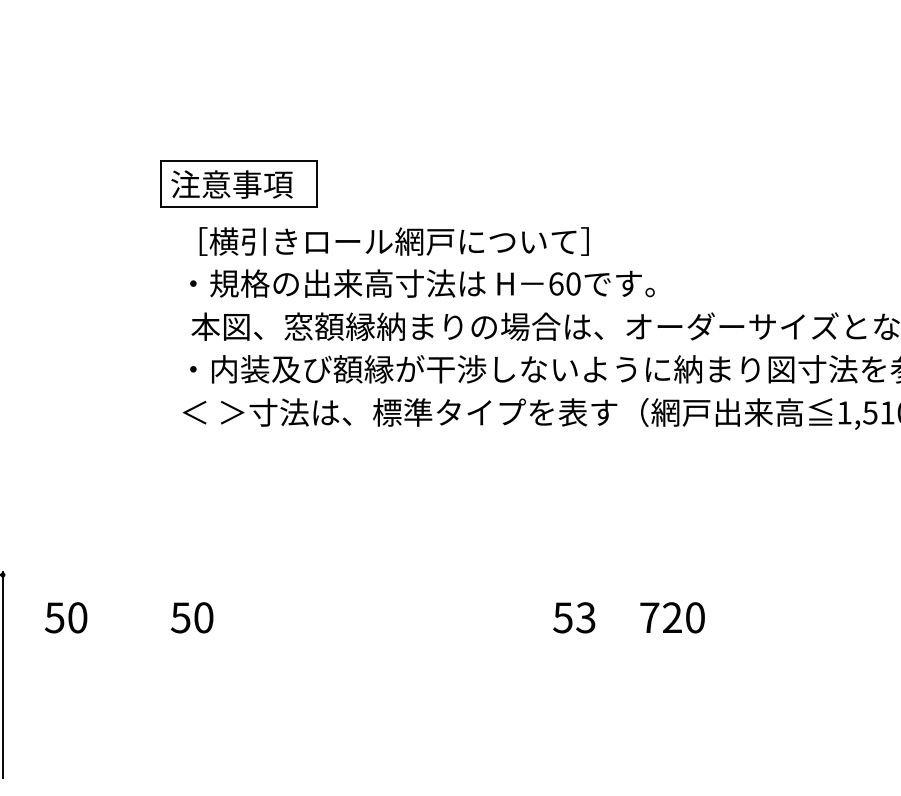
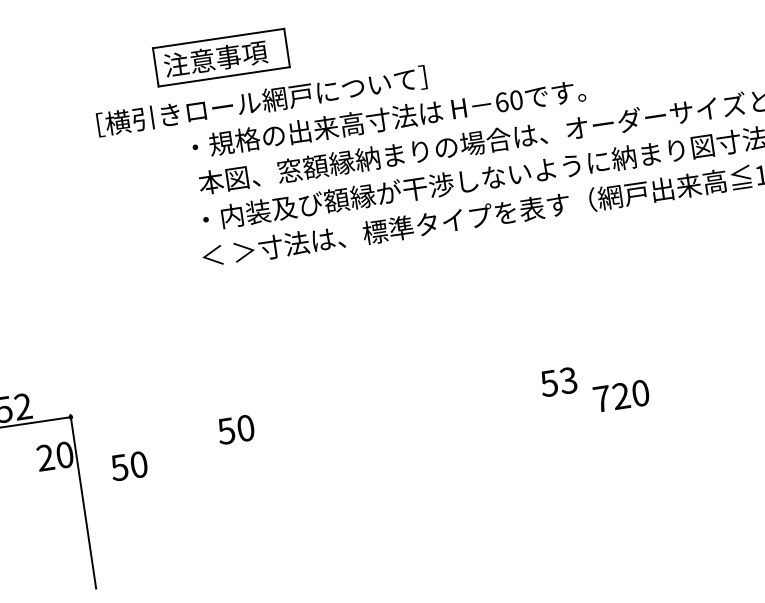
text: (393, 241) -> (261, 101), moved
text: (66, 617) -> (129, 465), moved
text: (672, 617) -> (621, 395), moved

